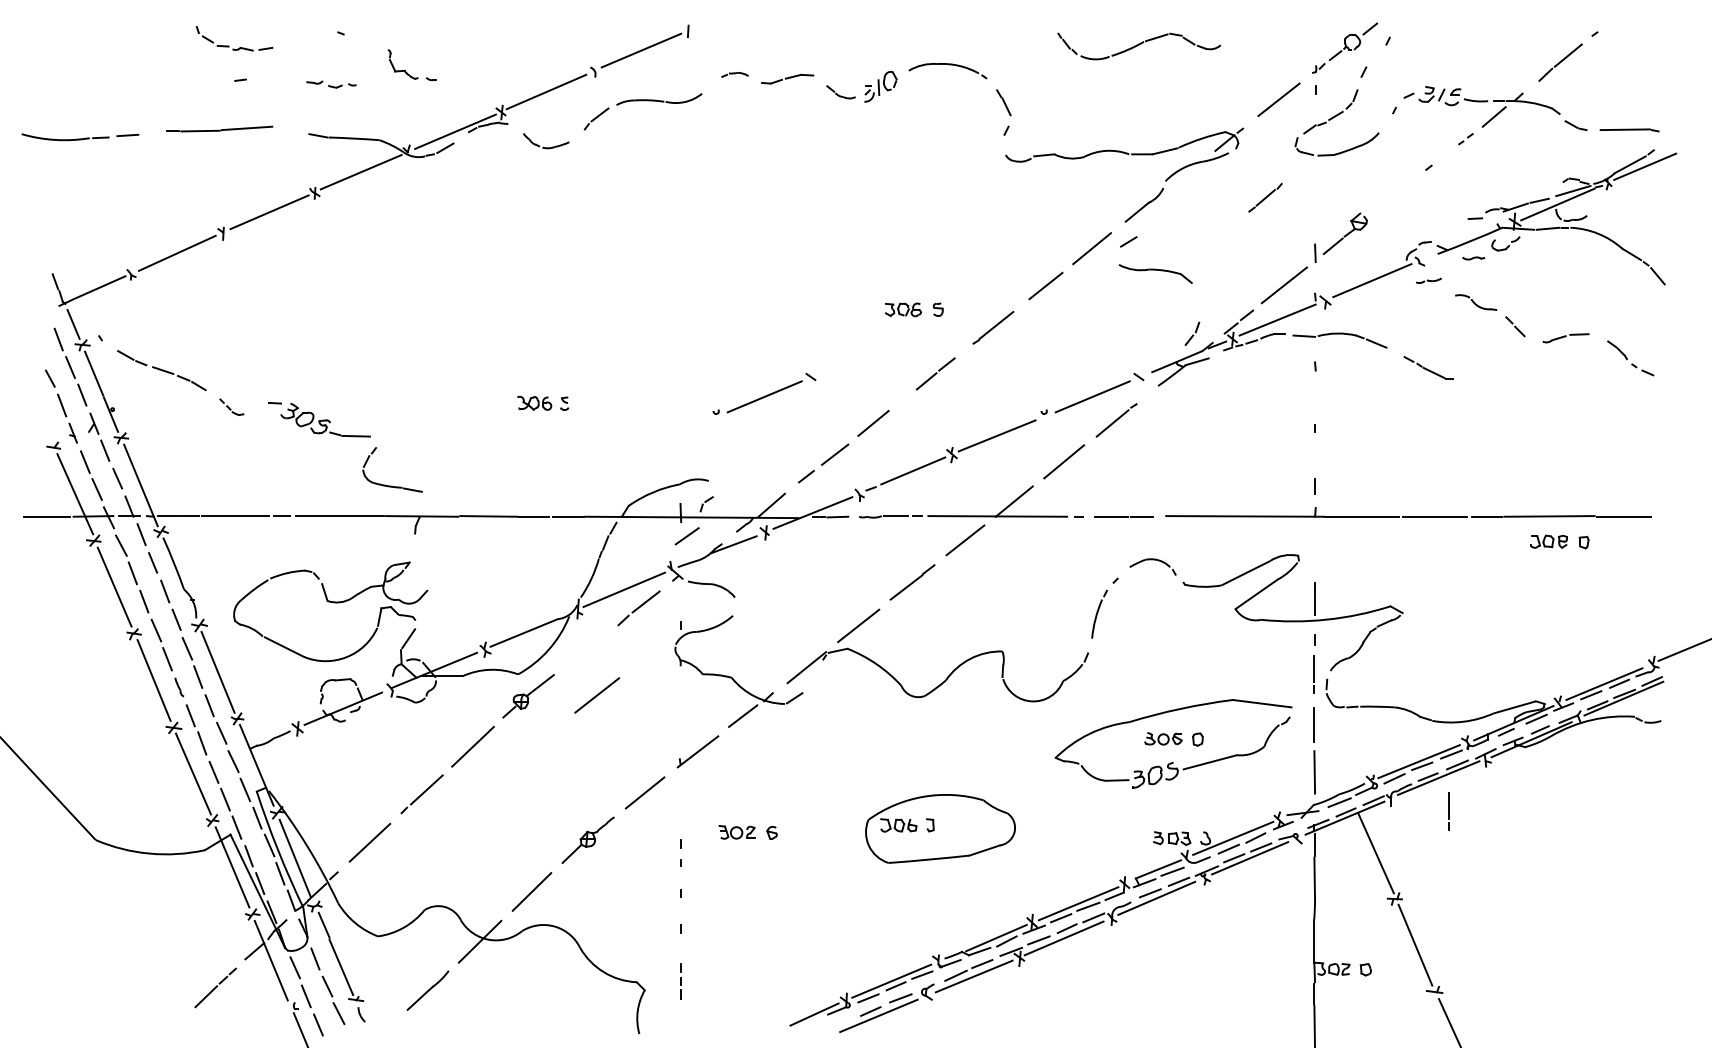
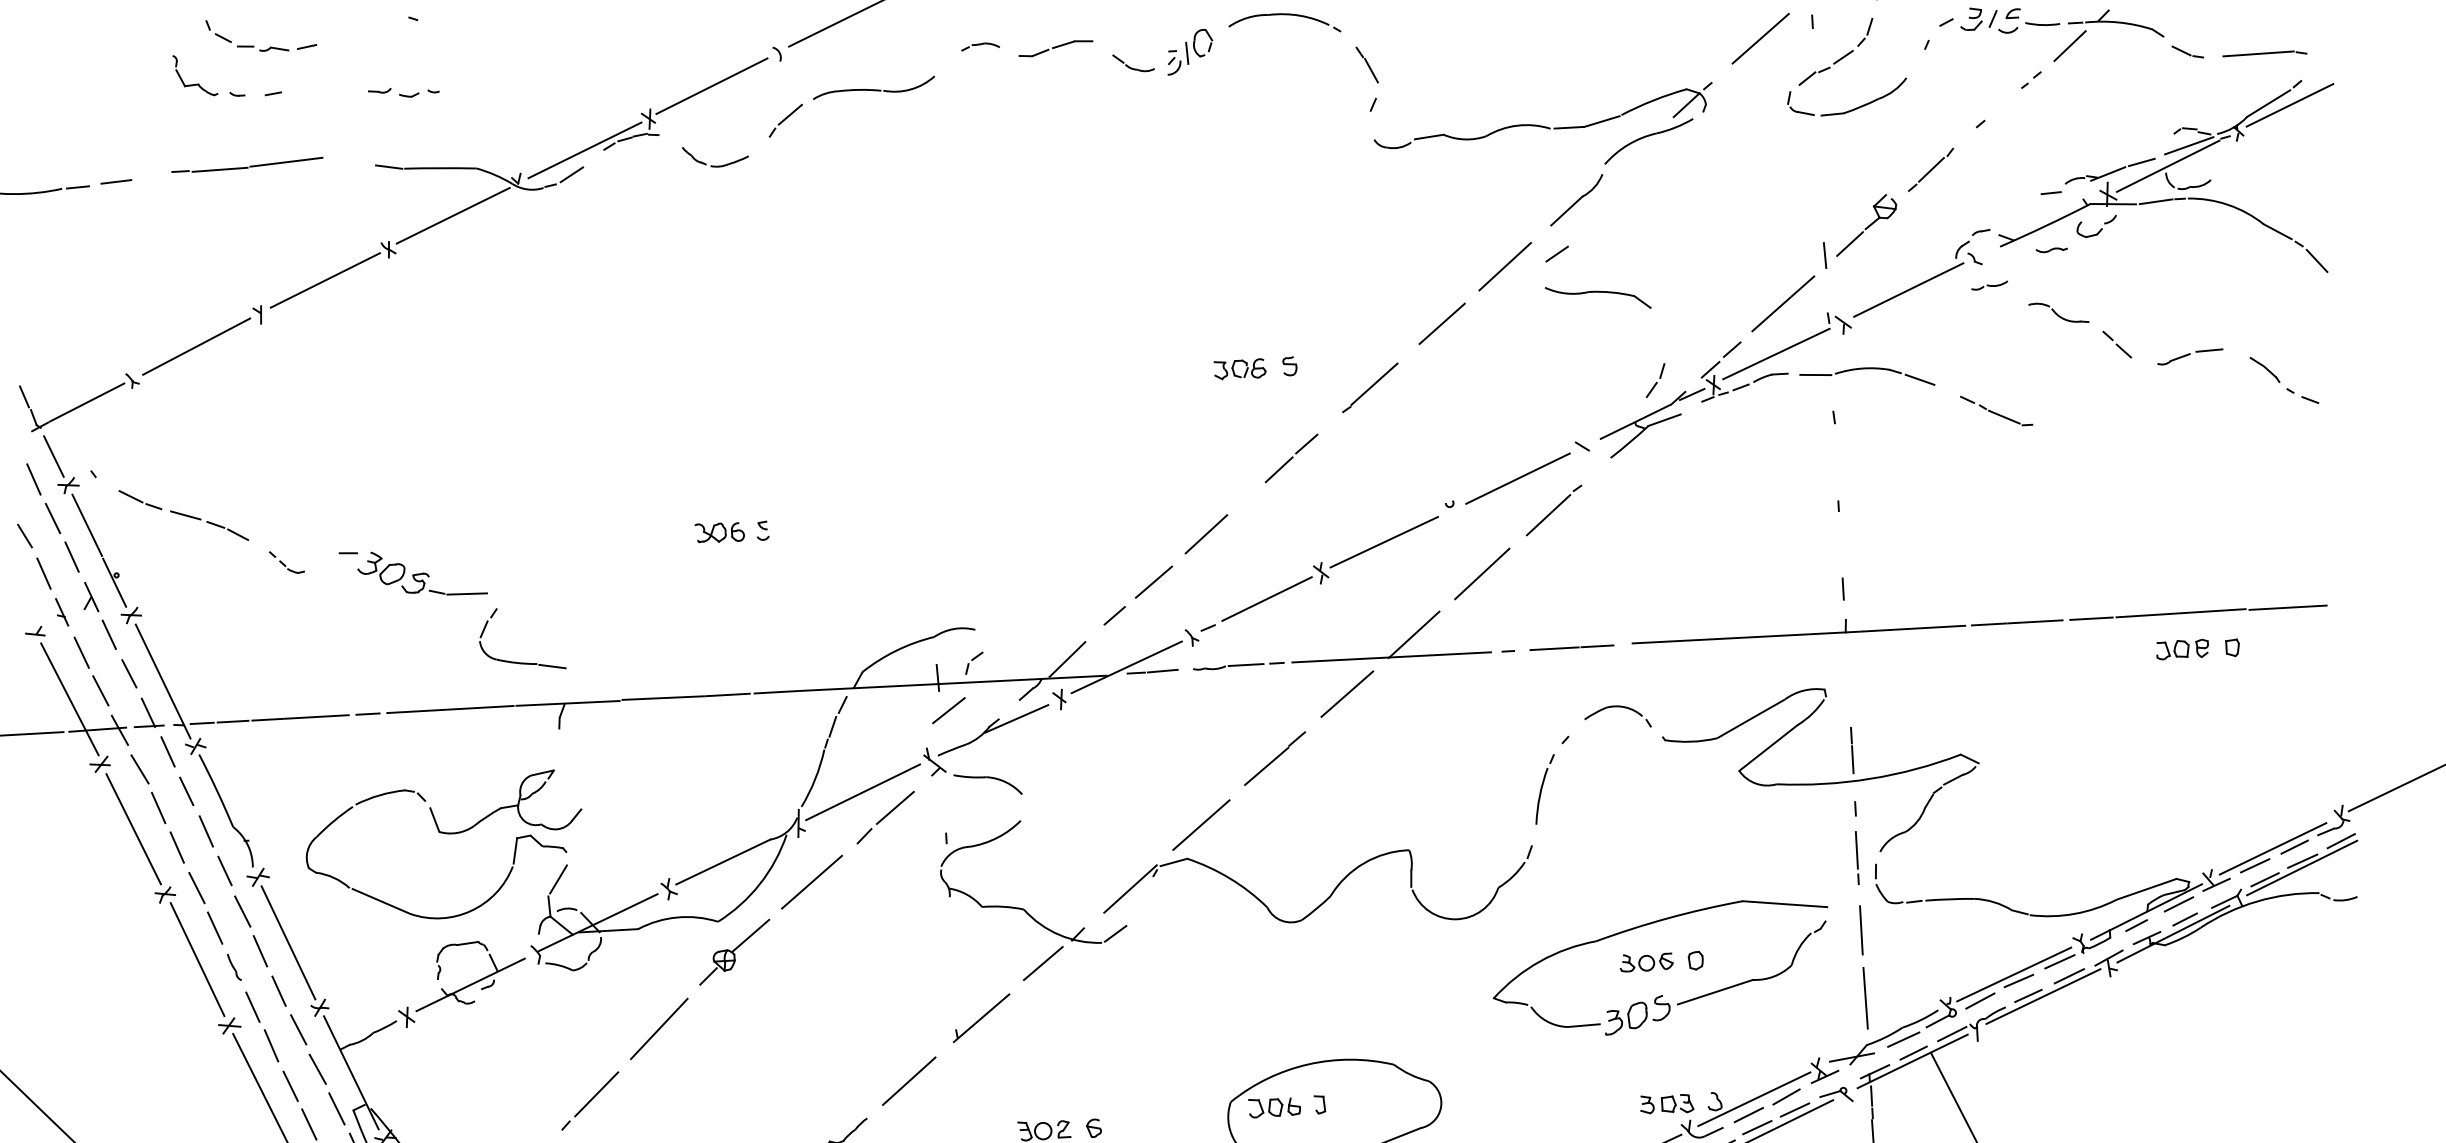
part: (405, 69) -> (199, 82), moved
part: (1265, 197) -> (1930, 169), moved
part: (764, 393) -> (1048, 500), removed
line: (597, 695) -> (812, 882), moved
line: (1448, 811) -> (2060, 1043), removed

